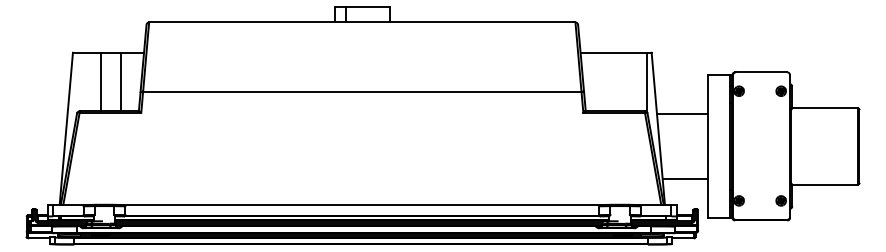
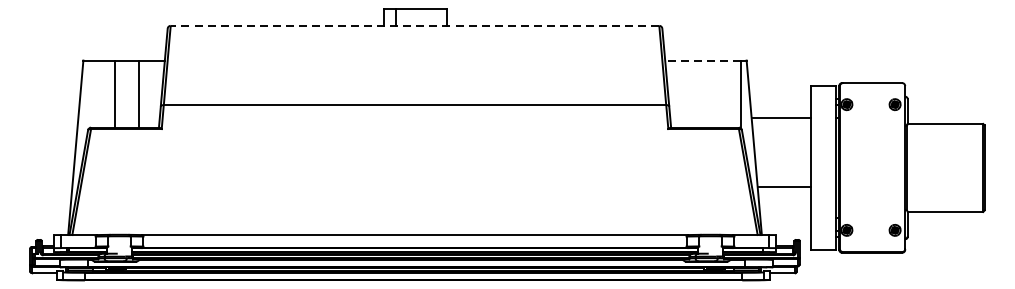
line: (361, 22) -> (414, 25), solid -> dashed
line: (613, 52) -> (702, 60), solid -> dashed
line: (681, 113) -> (780, 117), moved
line: (684, 179) -> (784, 187), moved

